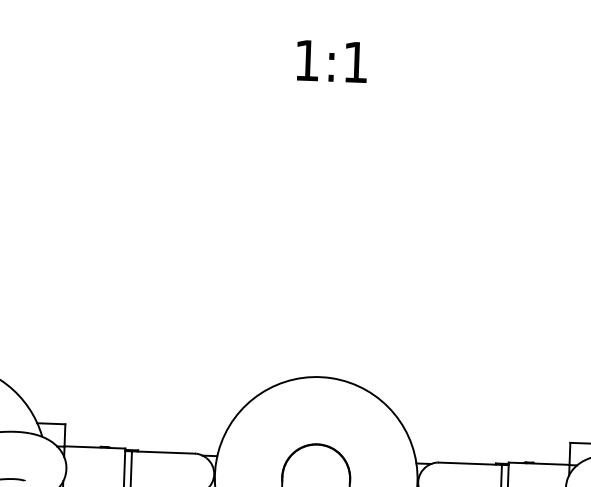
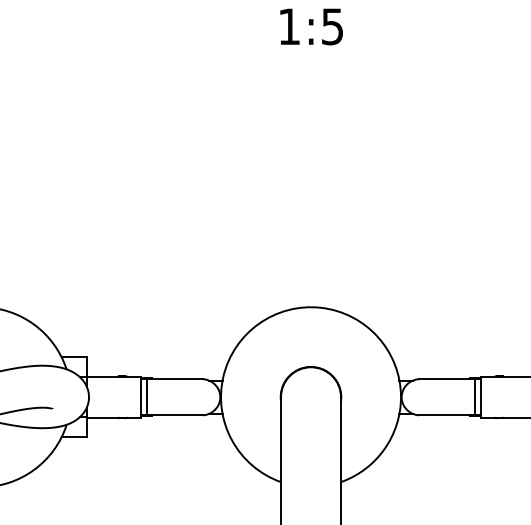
text: (355, 62) -> (332, 26), 1:1 -> 1:5

